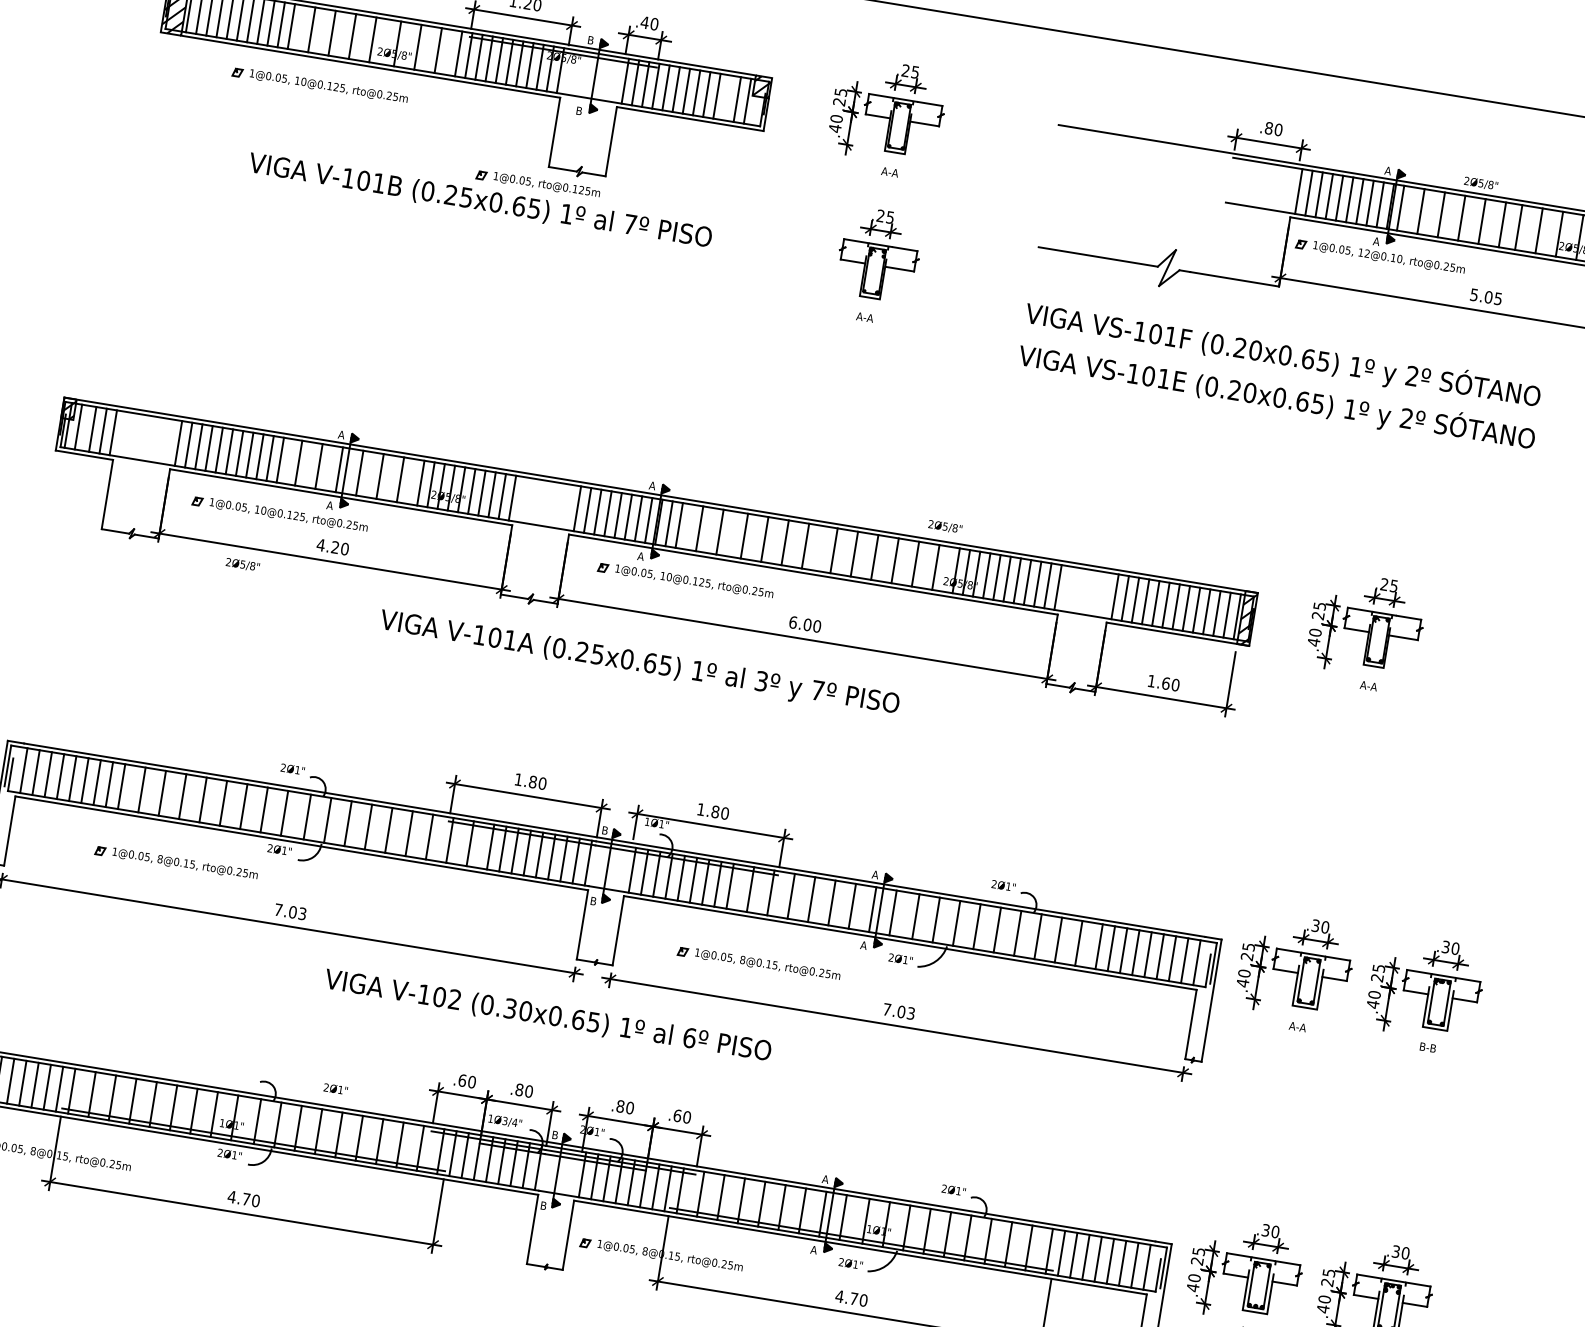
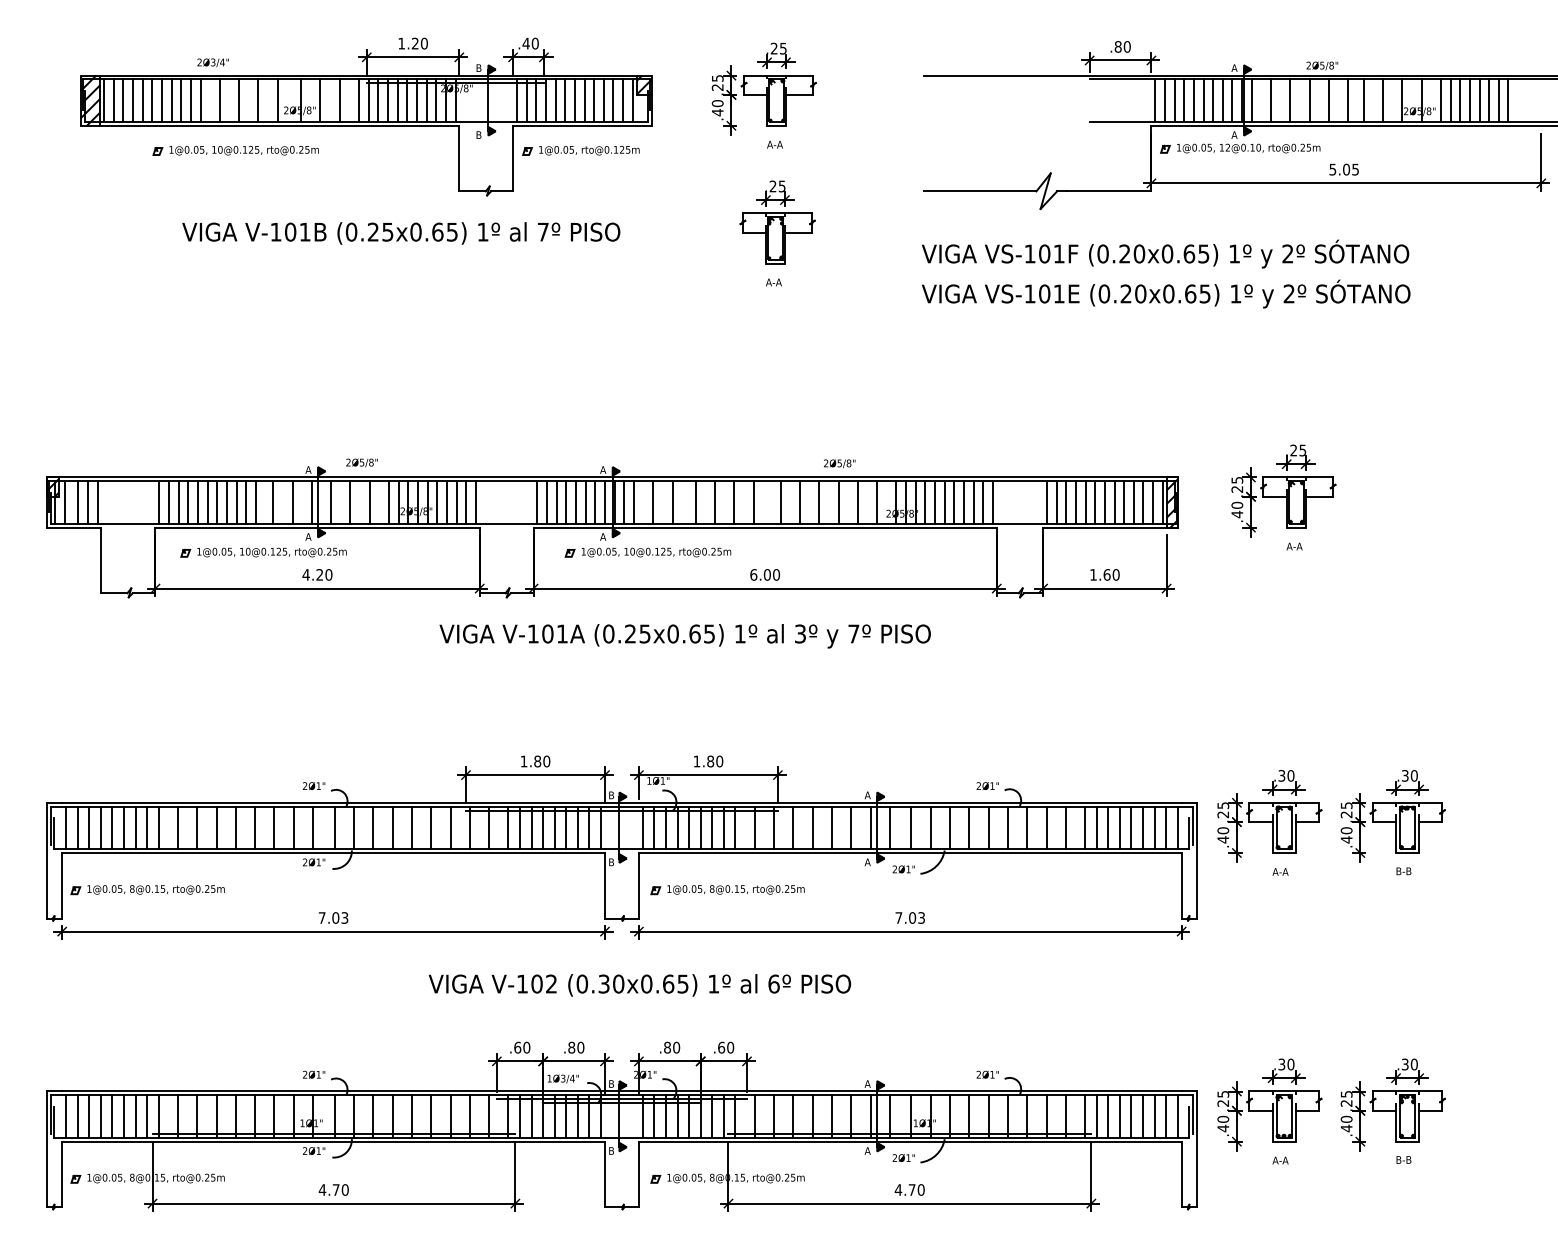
line: (727, 97) -> (613, 100), added
part: (537, 183) -> (580, 150), moved
text: (945, 526) -> (839, 463), moved
text: (242, 564) -> (361, 462), moved
text: (638, 663) -> (684, 636), moved
part: (176, 863) -> (147, 890), moved
part: (758, 964) -> (727, 890), moved
text: (547, 1016) -> (639, 985), moved
text: (336, 1088) -> (314, 1074), moved

